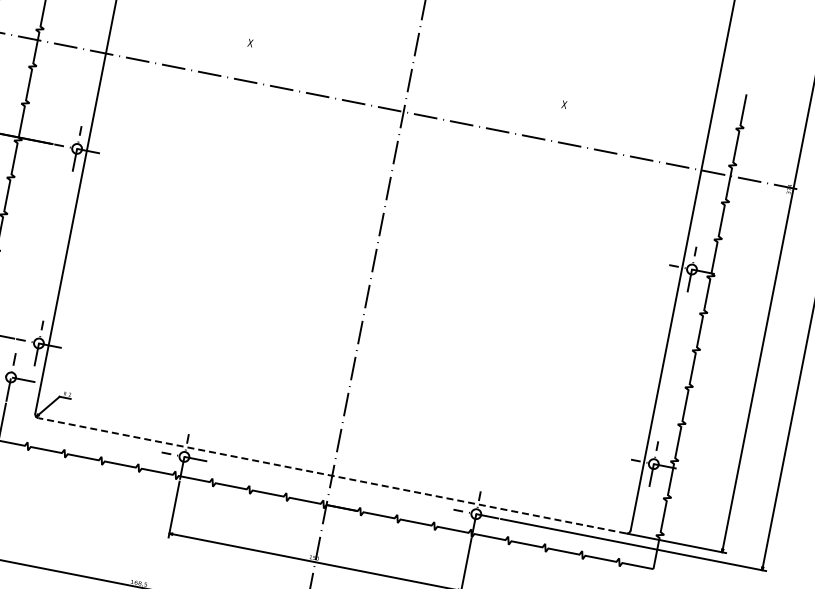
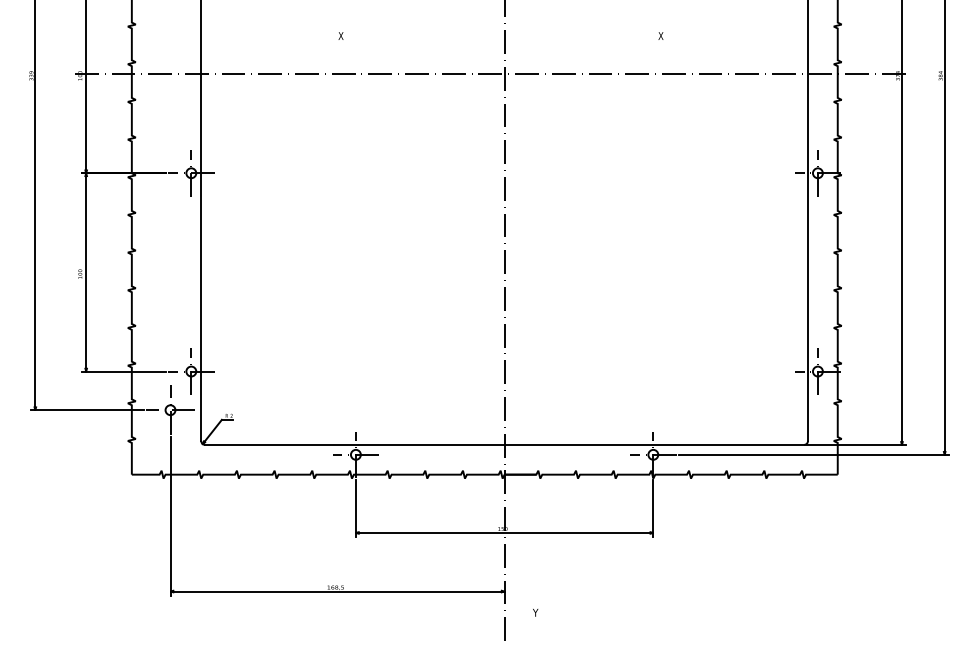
line: (332, 475) -> (504, 444), dashed -> solid

